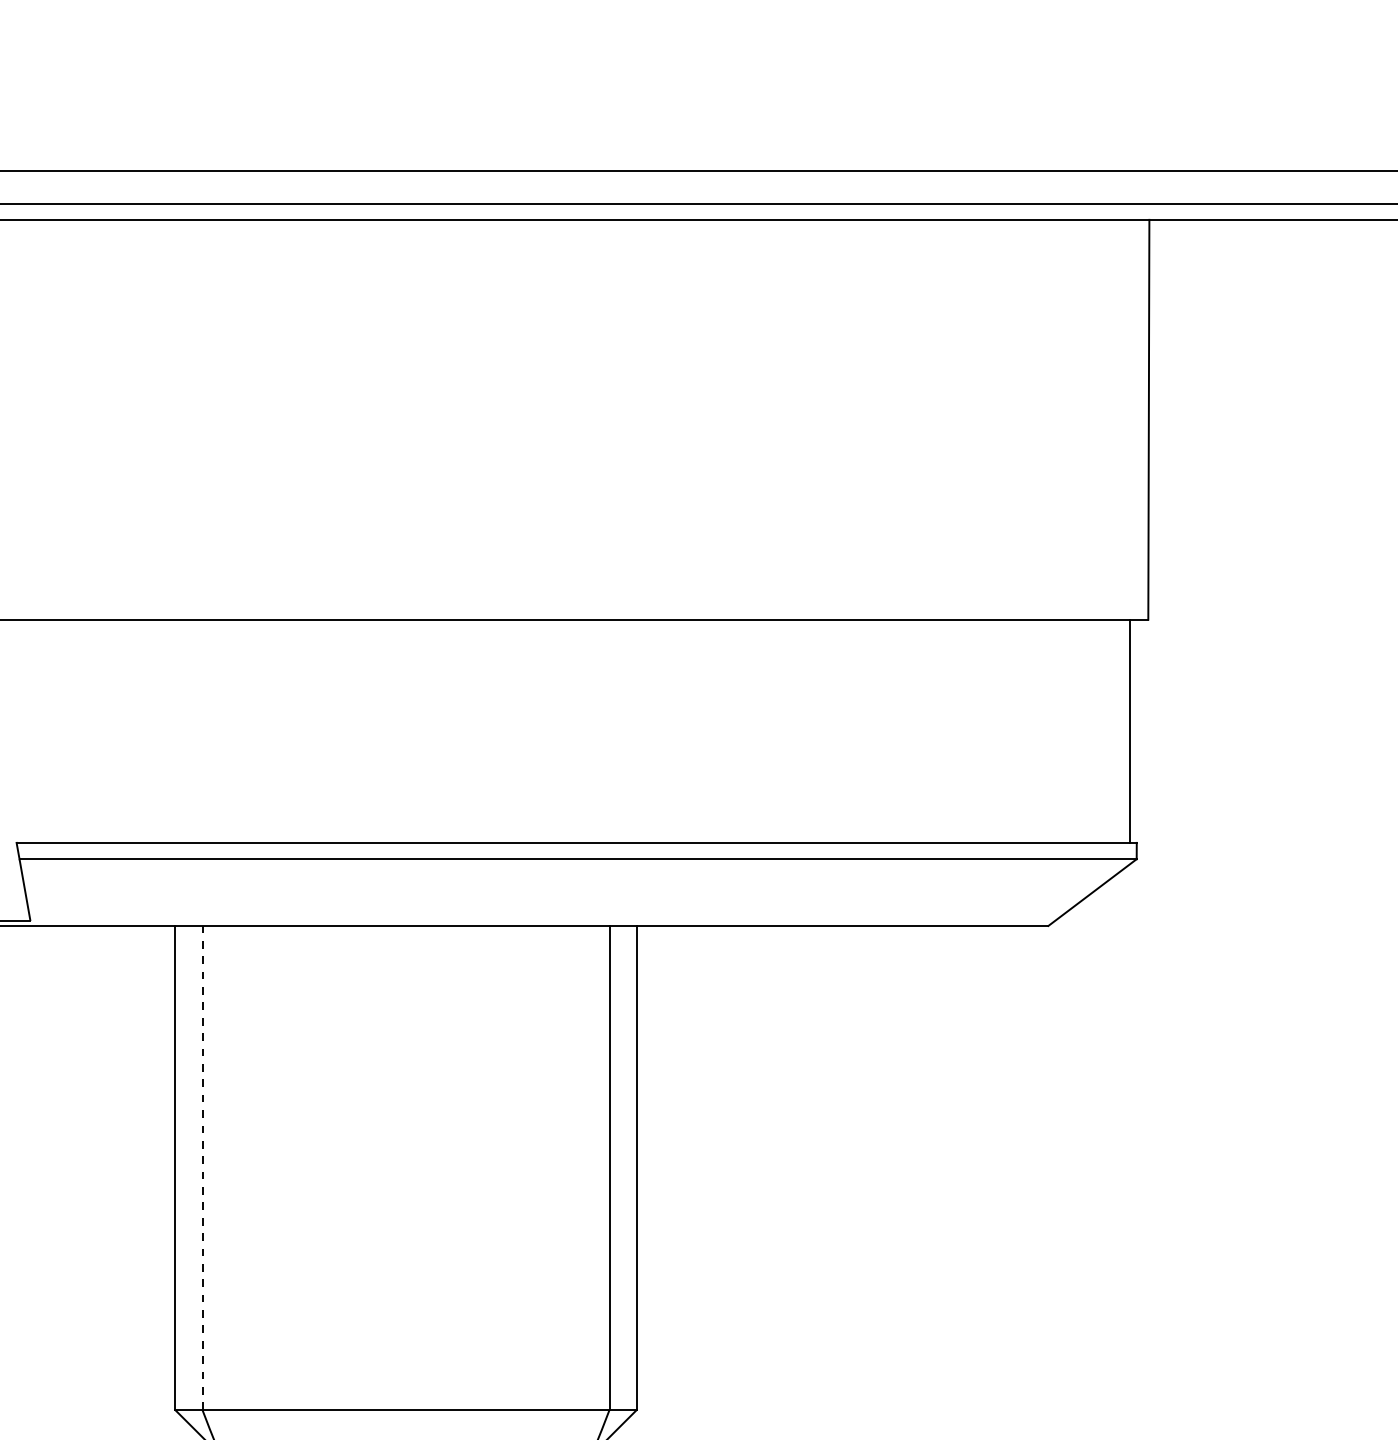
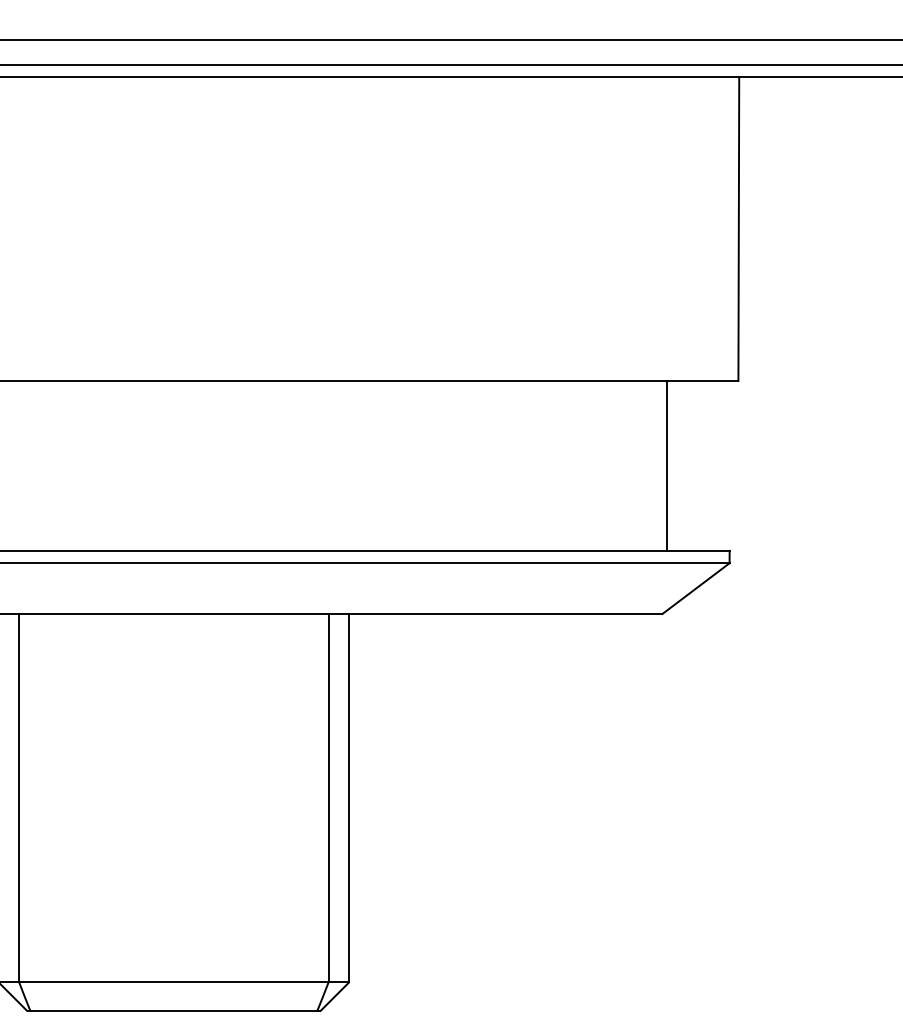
line: (1129, 730) -> (667, 465), moved
line: (202, 1167) -> (19, 797), dashed -> solid

